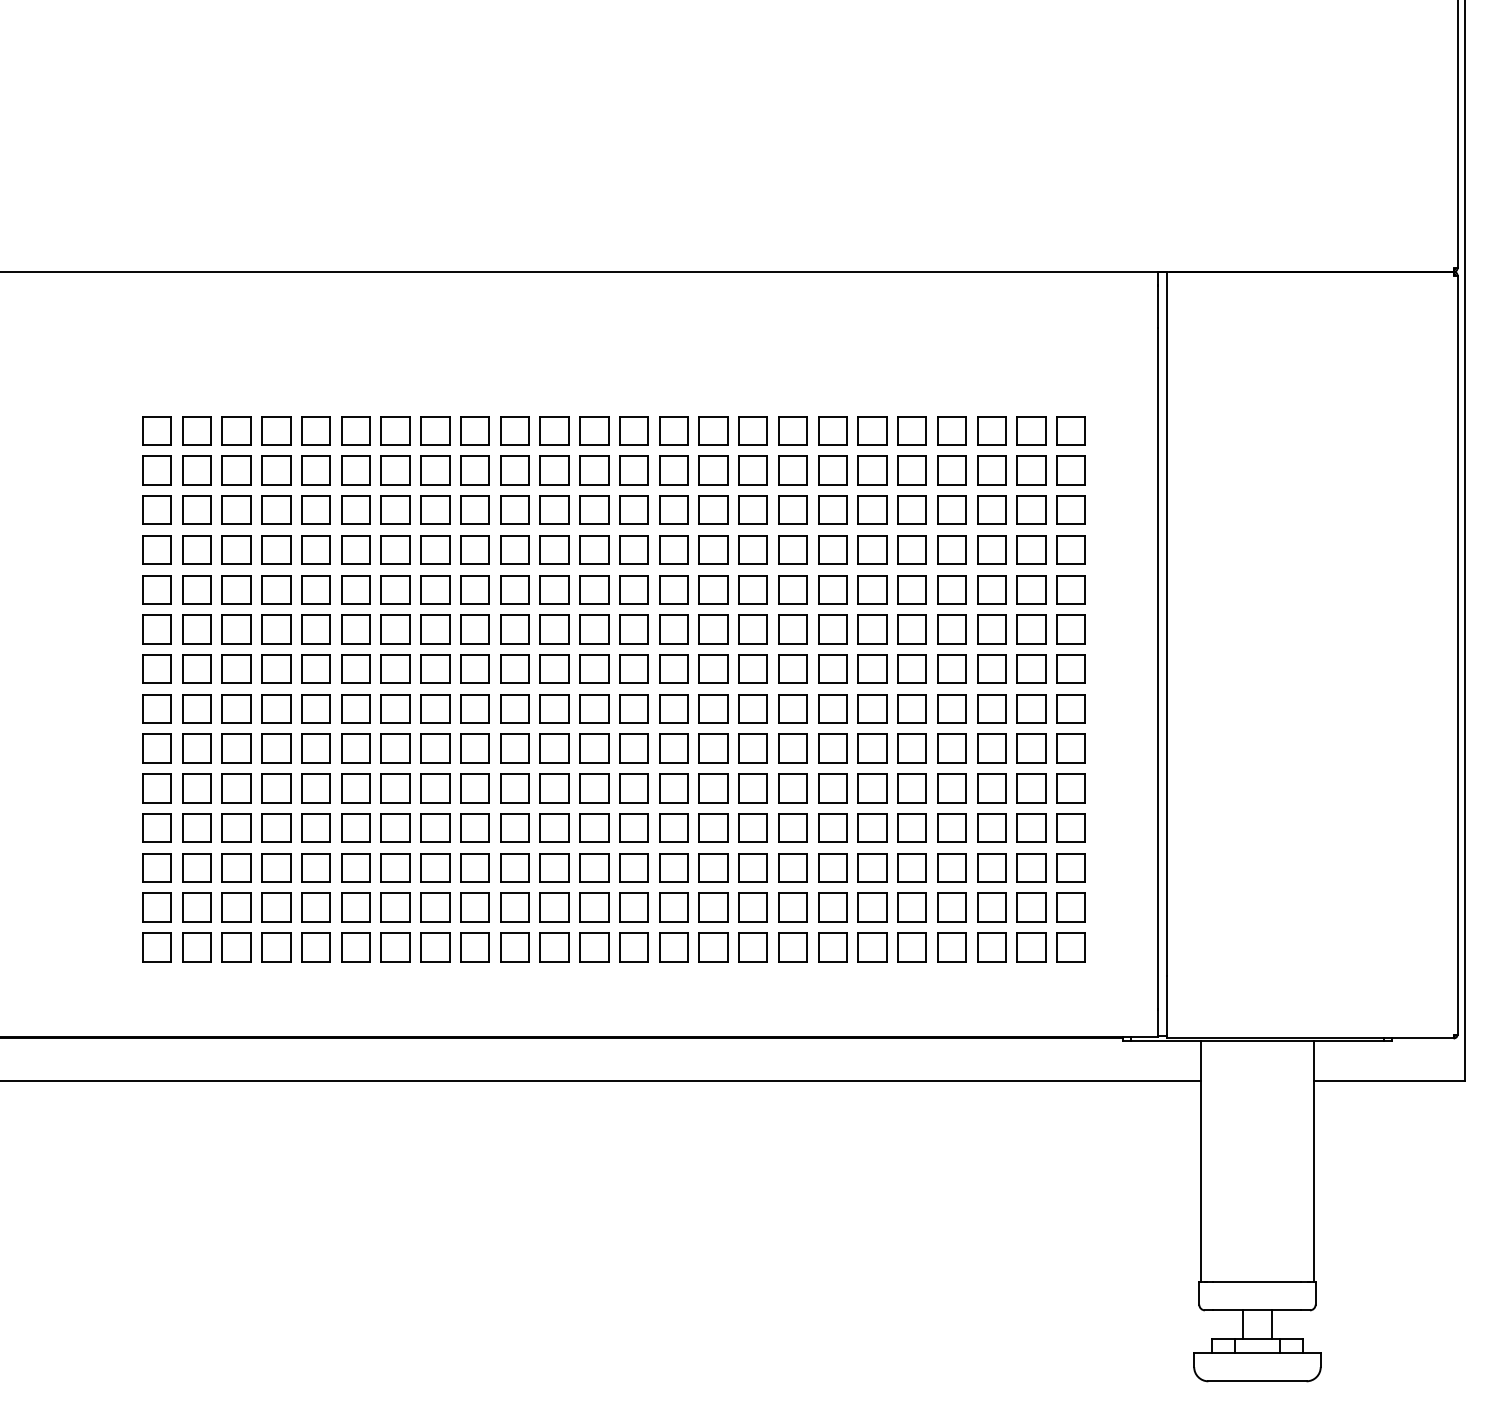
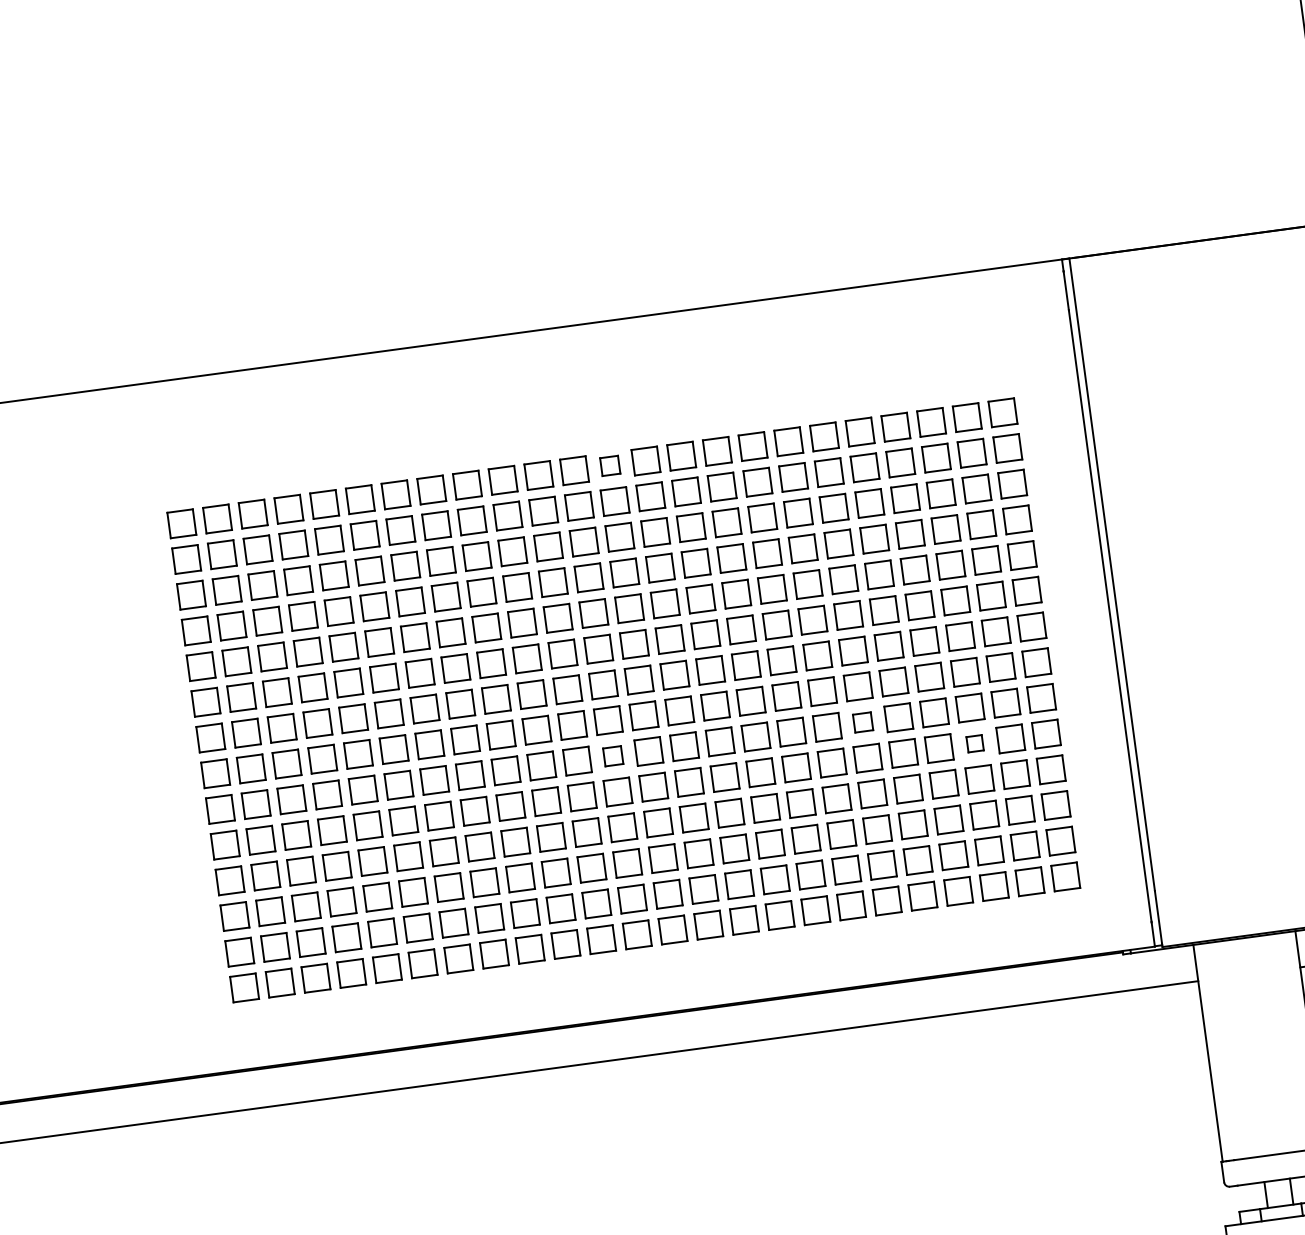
part: (633, 430) -> (609, 465), size x0.7
part: (594, 748) -> (613, 756), size x0.7
part: (872, 748) -> (863, 722), size x0.7
part: (991, 788) -> (974, 743), size x0.6

